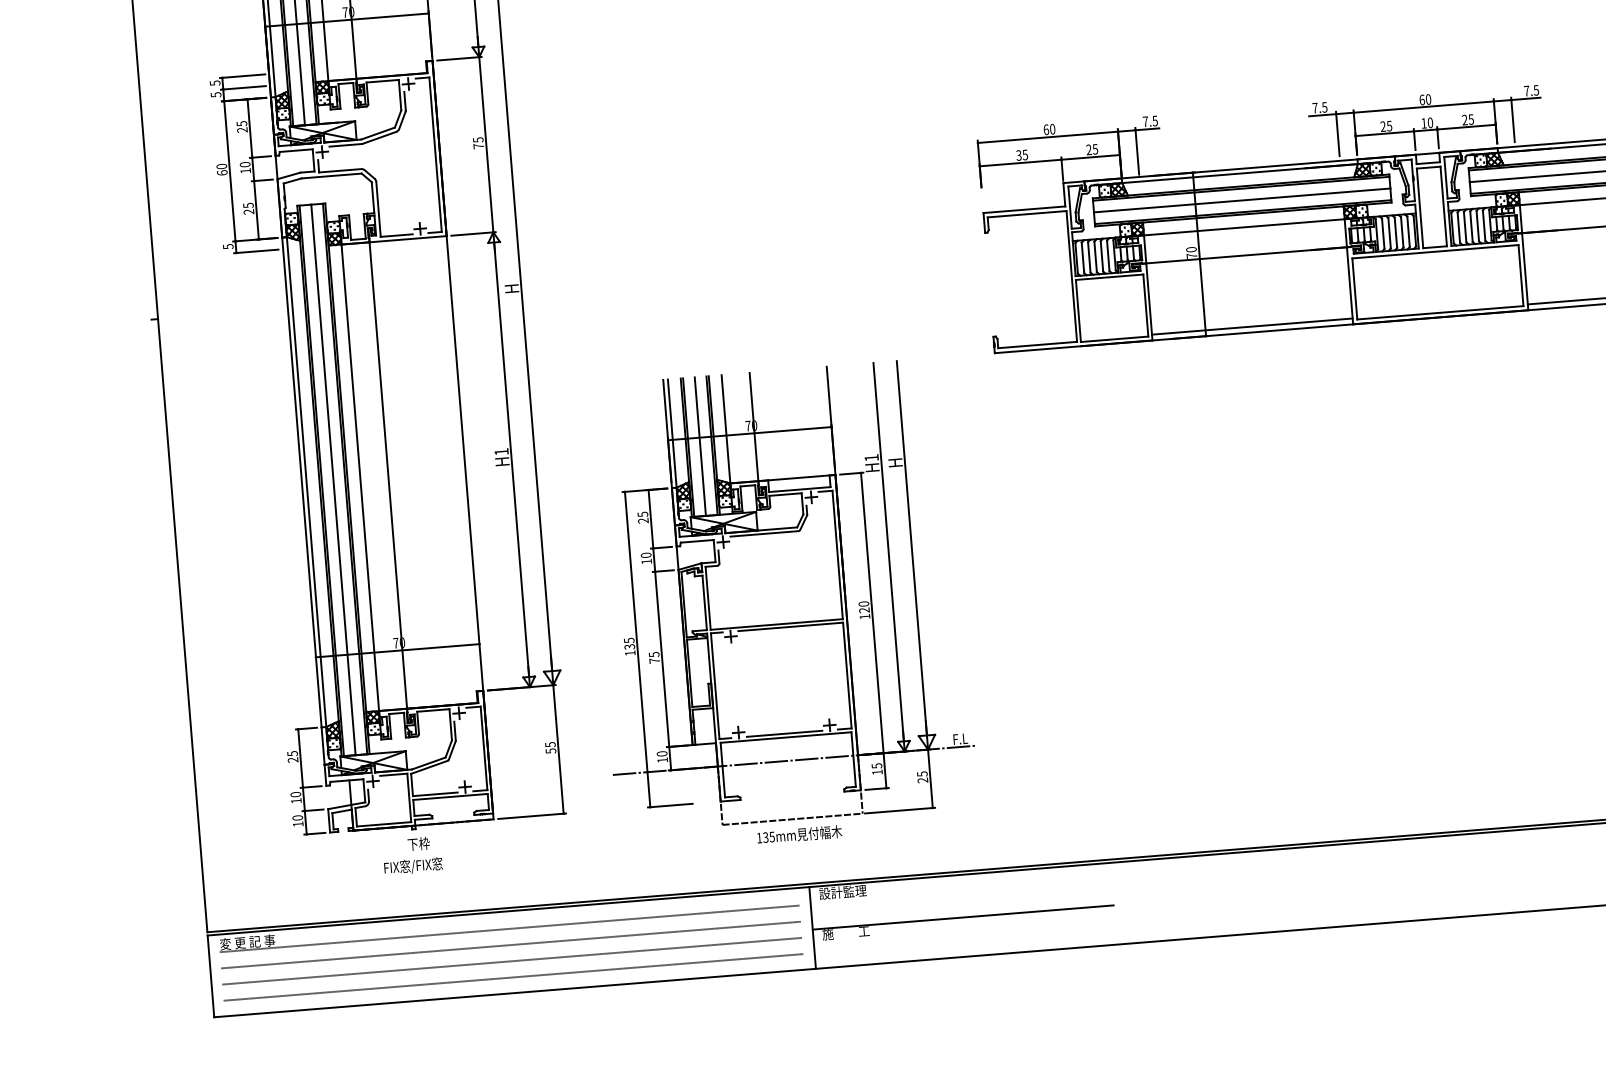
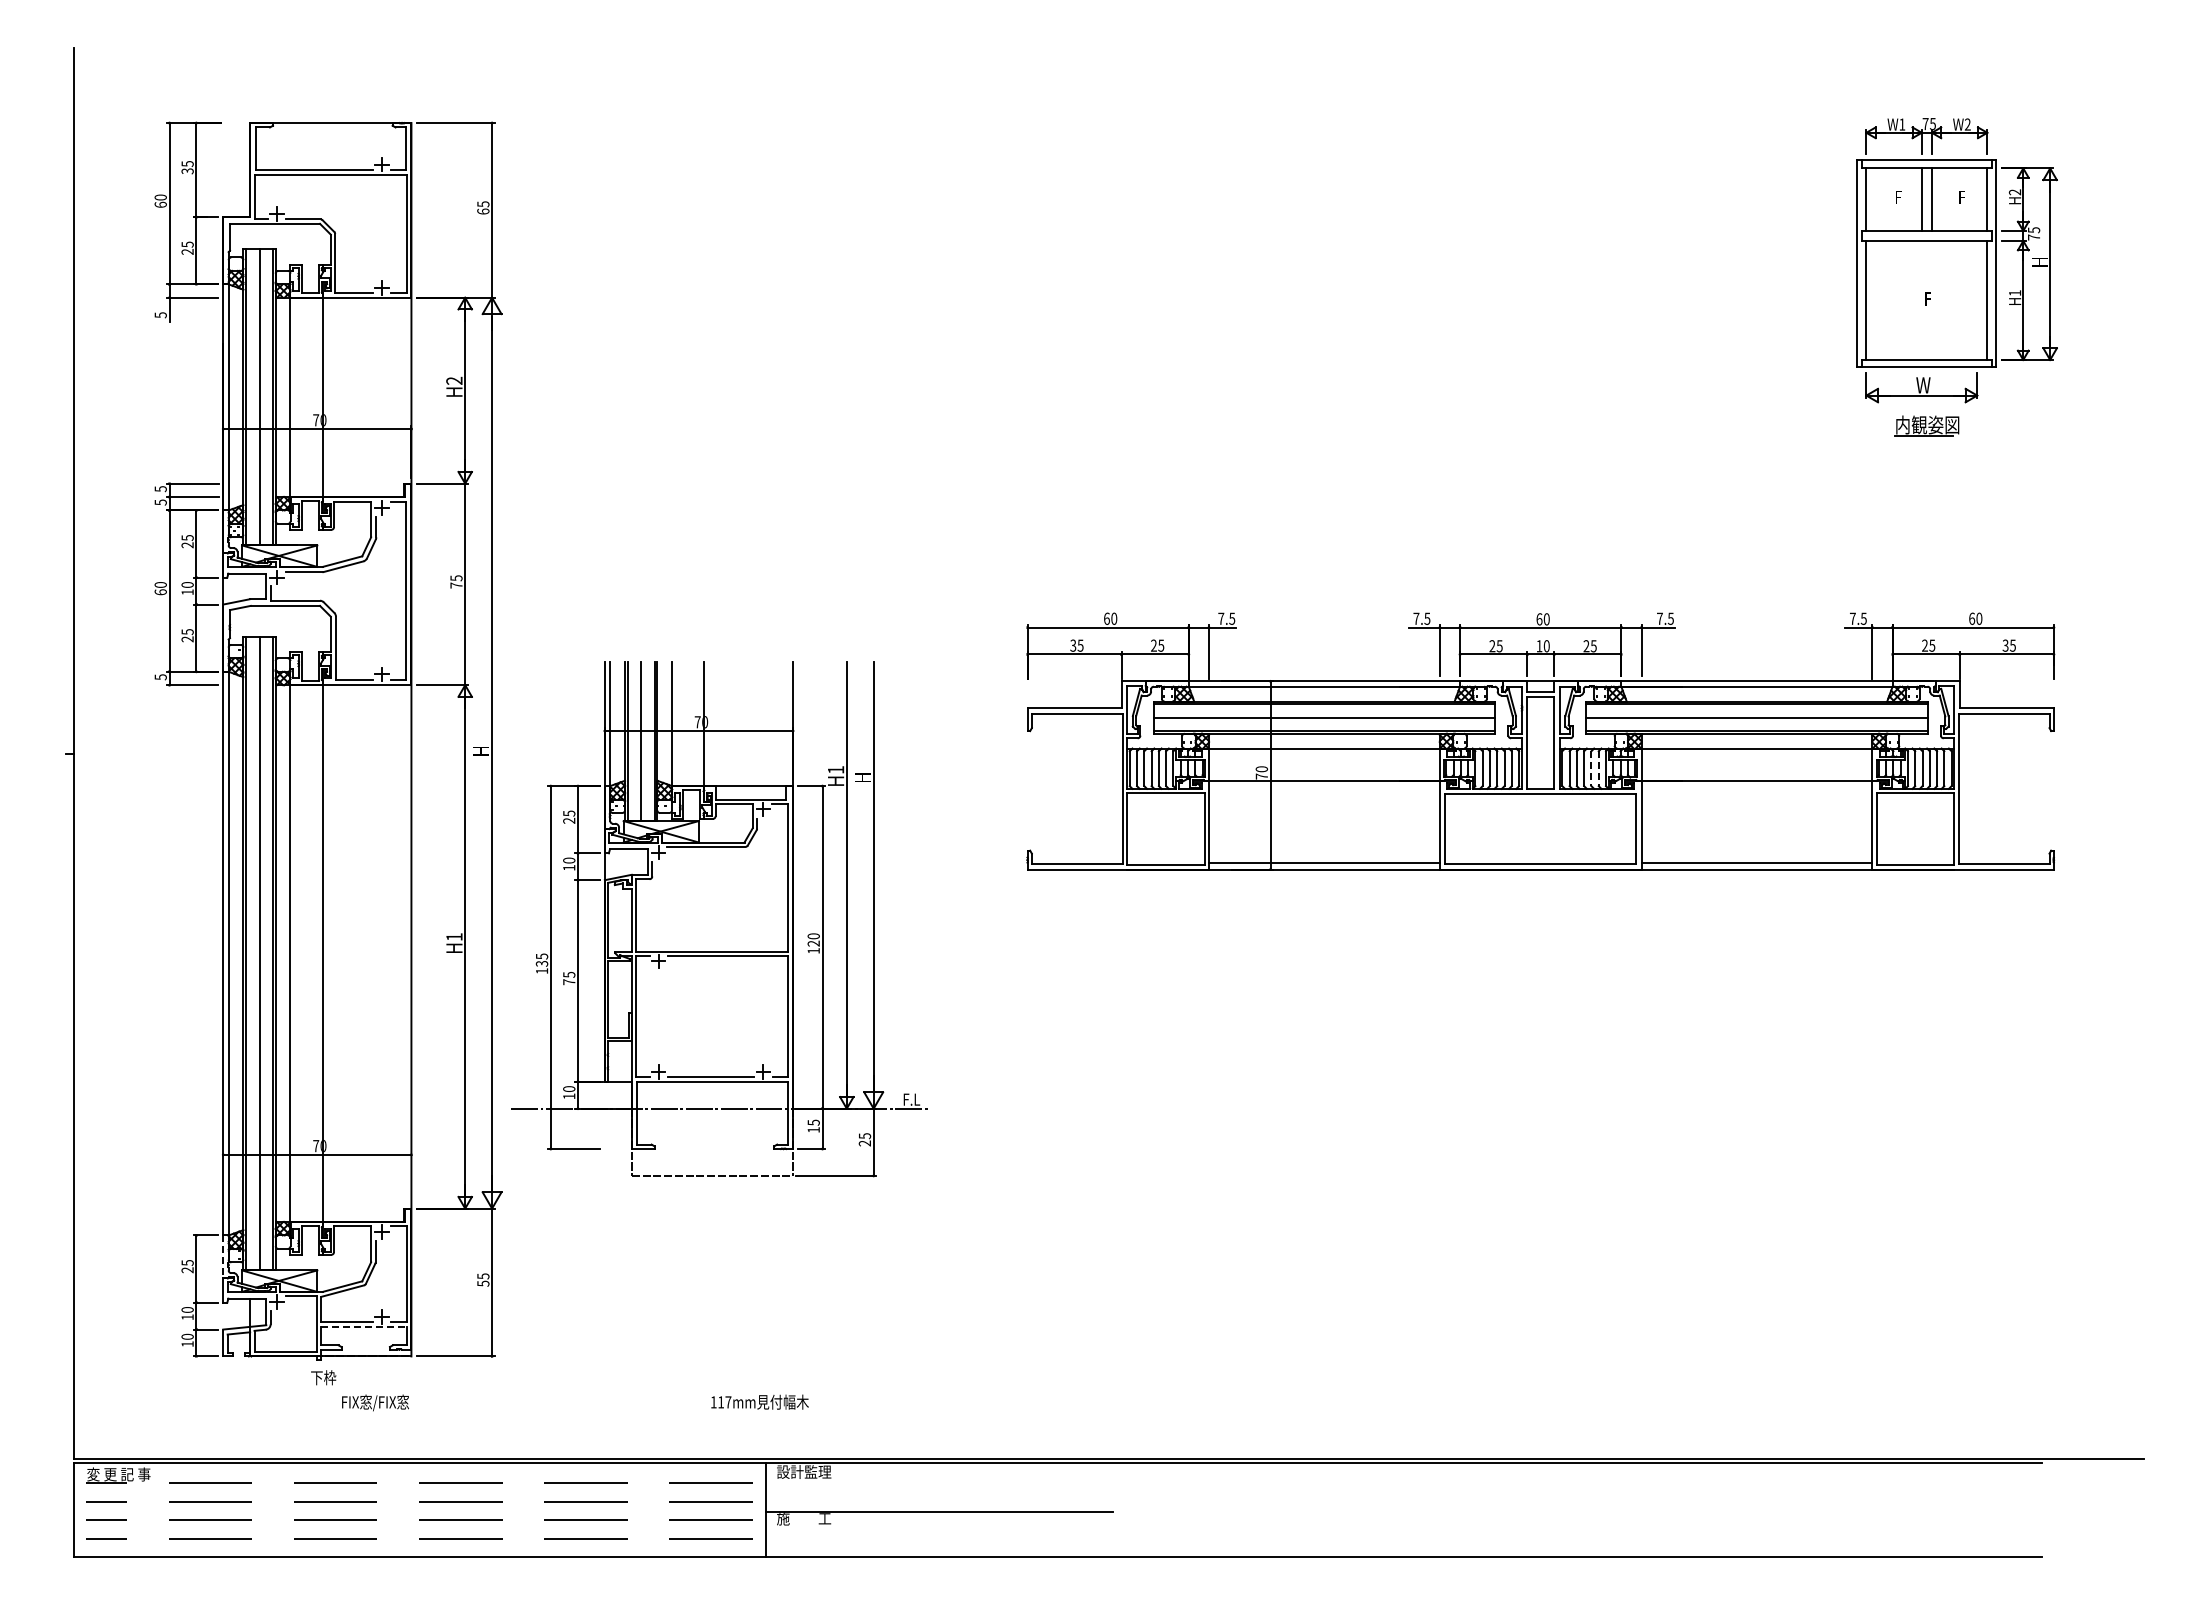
line: (1477, 226) -> (1591, 769), solid -> dashed
line: (1483, 226) -> (1598, 769), solid -> dashed
part: (780, 596) -> (719, 919), moved
line: (323, 745) -> (223, 1256), solid -> dashed
line: (450, 796) -> (364, 1326), solid -> dashed
text: (768, 837) -> (724, 1402), 135mm -> 117mm
text: (413, 866) -> (375, 1402), moved

